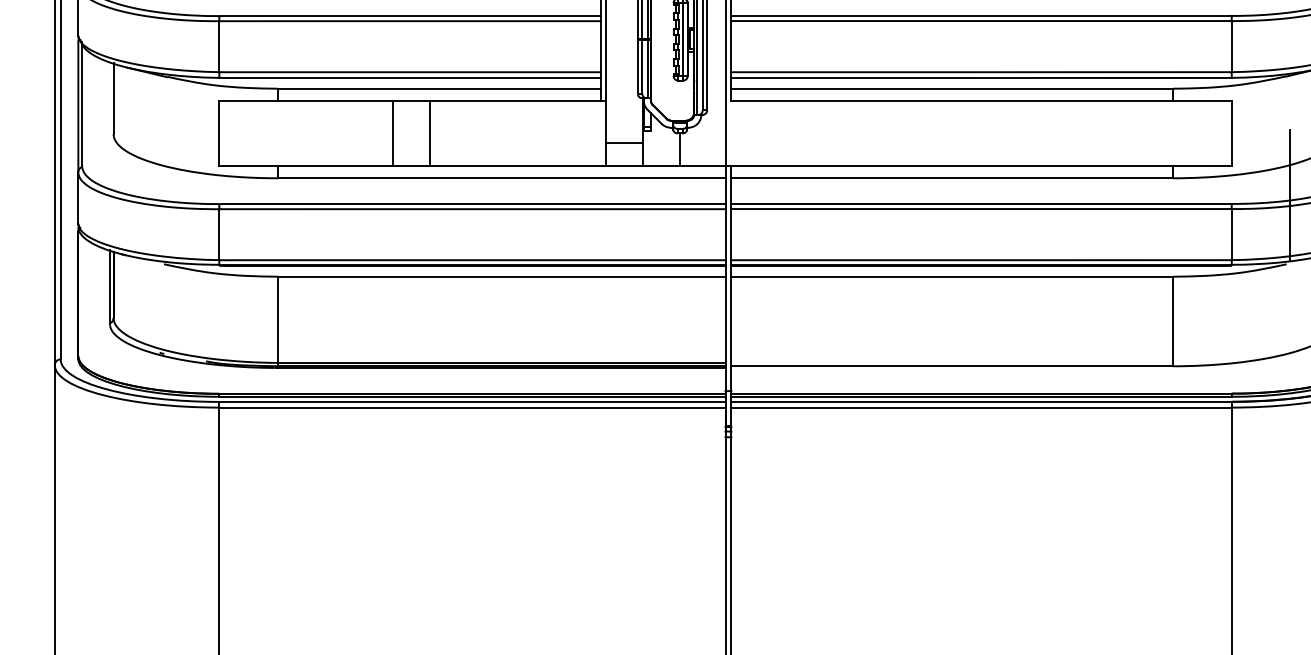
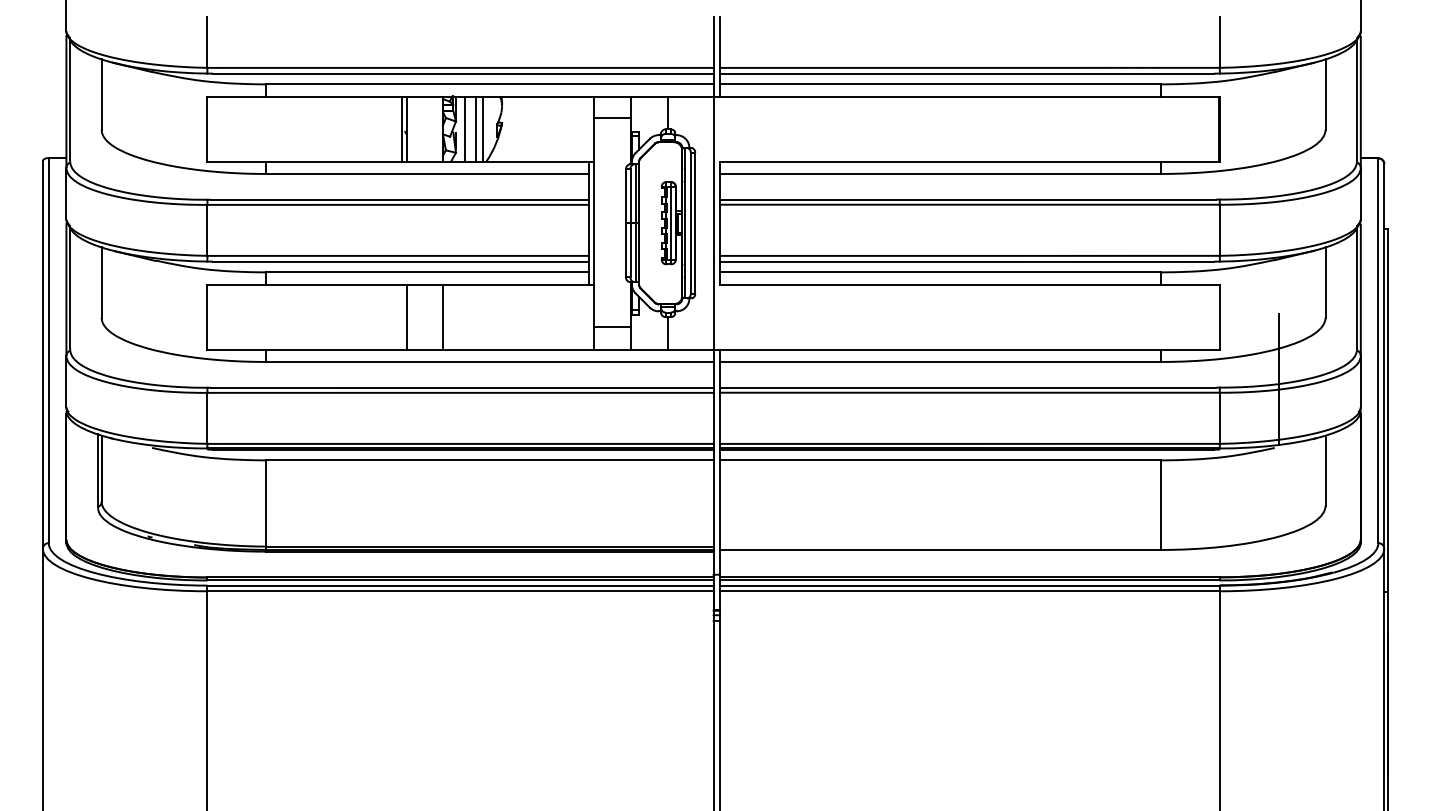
line: (393, 132) -> (407, 316), moved
line: (429, 132) -> (442, 316), moved

